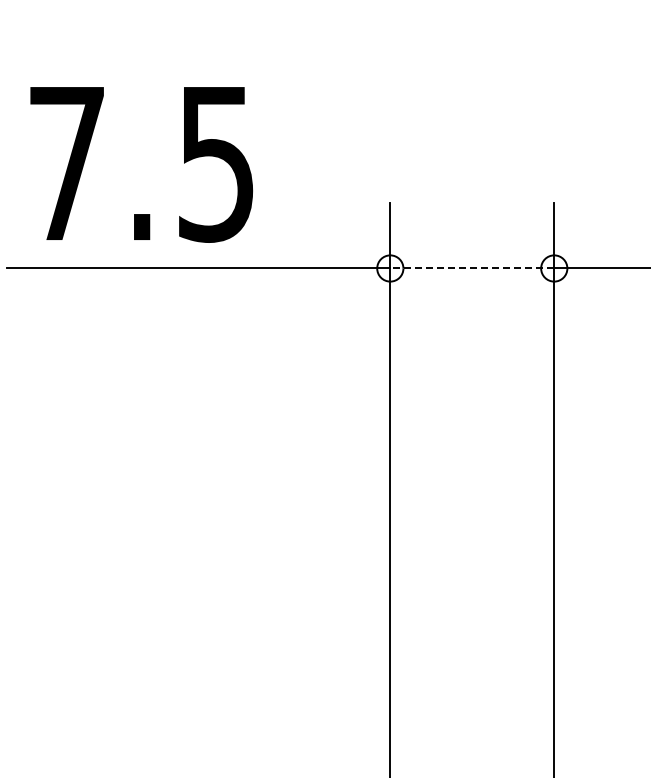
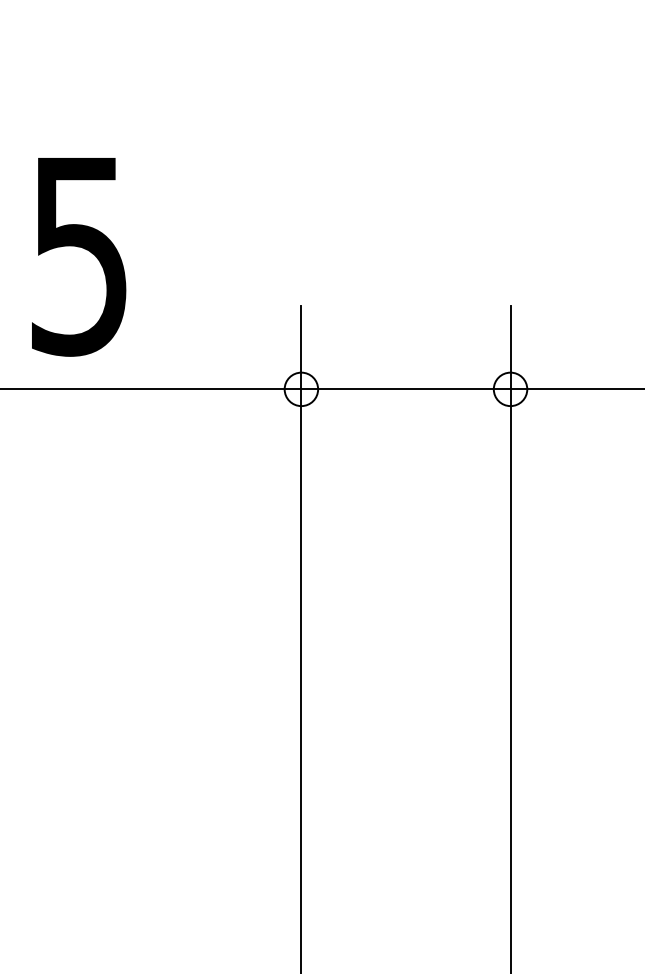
line: (472, 268) -> (406, 389), dashed -> solid

